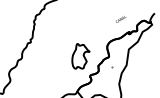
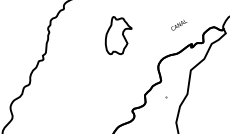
part: (80, 56) -> (118, 35), moved

